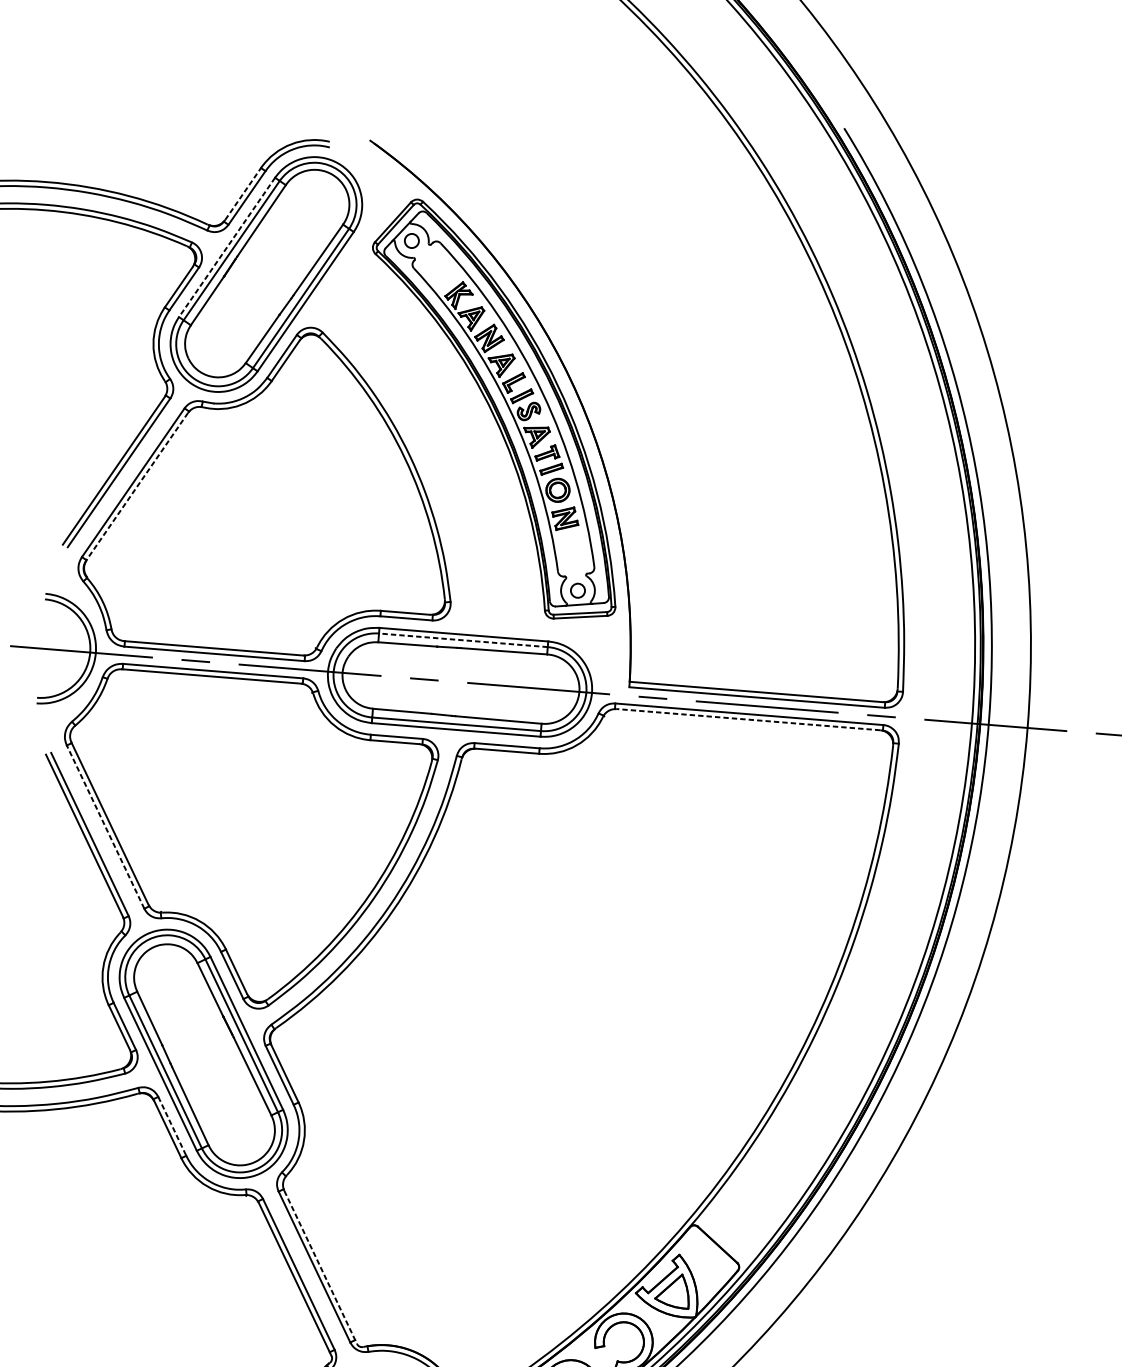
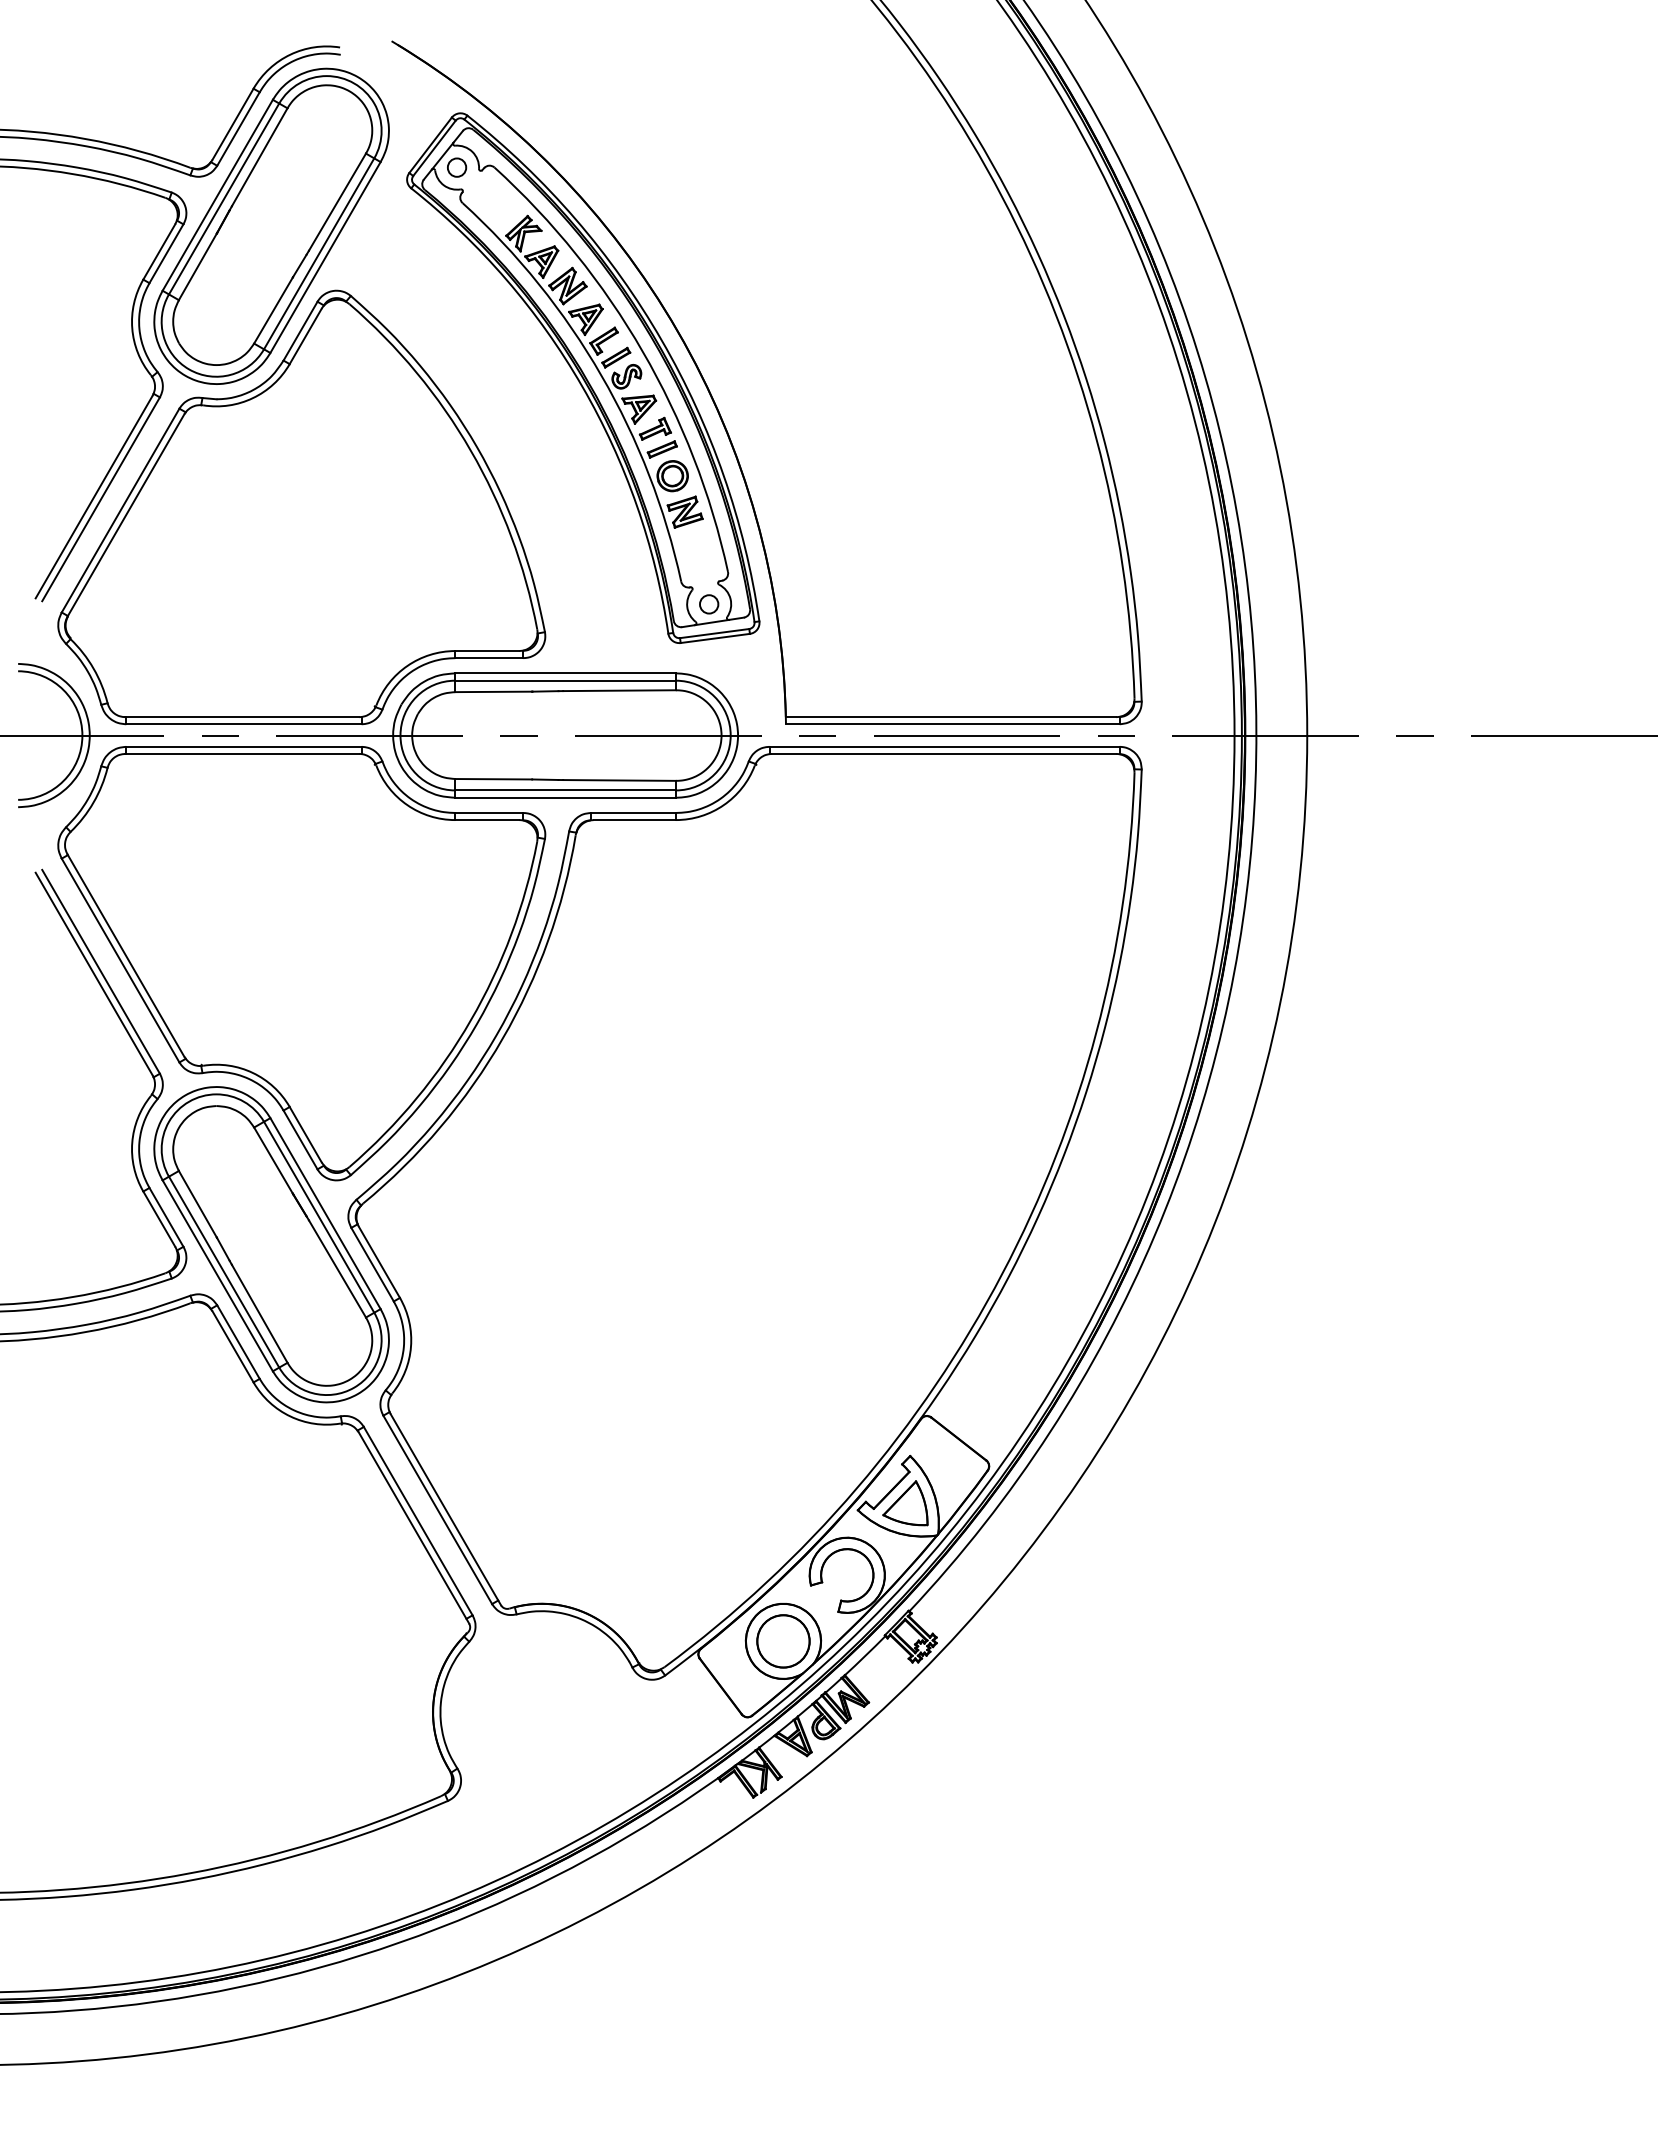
line: (243, 193) -> (233, 123), dashed -> solid
line: (226, 247) -> (217, 195), dashed -> solid
line: (136, 486) -> (125, 515), dashed -> solid
line: (463, 640) -> (565, 680), dashed -> solid
line: (748, 719) -> (943, 753), dashed -> solid
line: (105, 827) -> (120, 960), dashed -> solid
line: (172, 1126) -> (238, 1342), dashed -> solid
line: (321, 1268) -> (446, 1510), dashed -> solid

